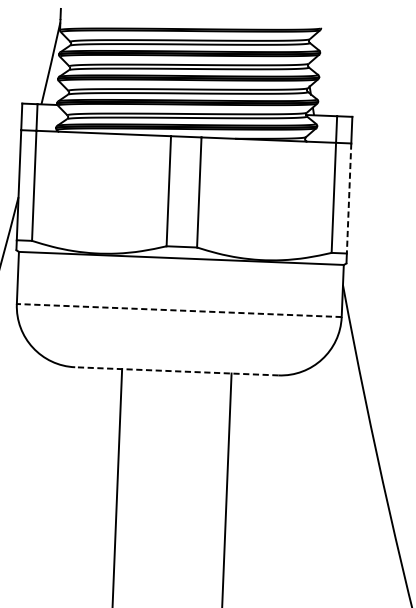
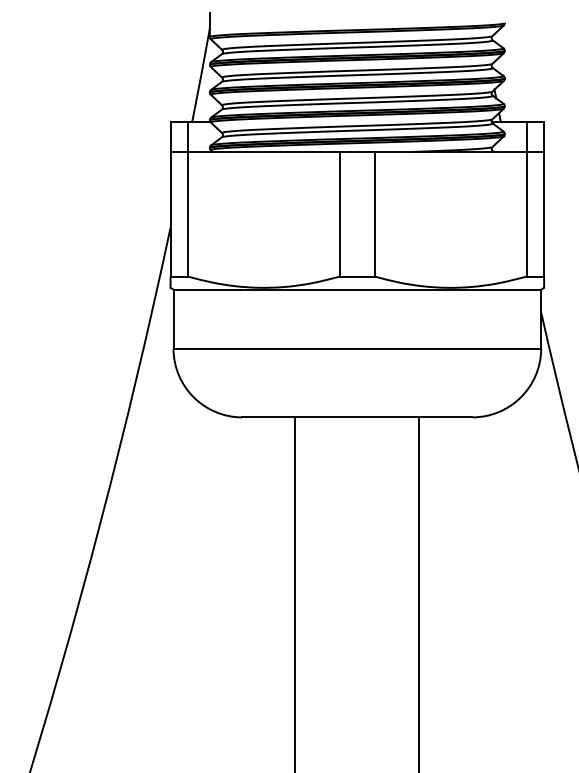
line: (349, 198) -> (544, 214), dashed -> solid
line: (179, 310) -> (357, 348), dashed -> solid
line: (176, 371) -> (356, 417), dashed -> solid

